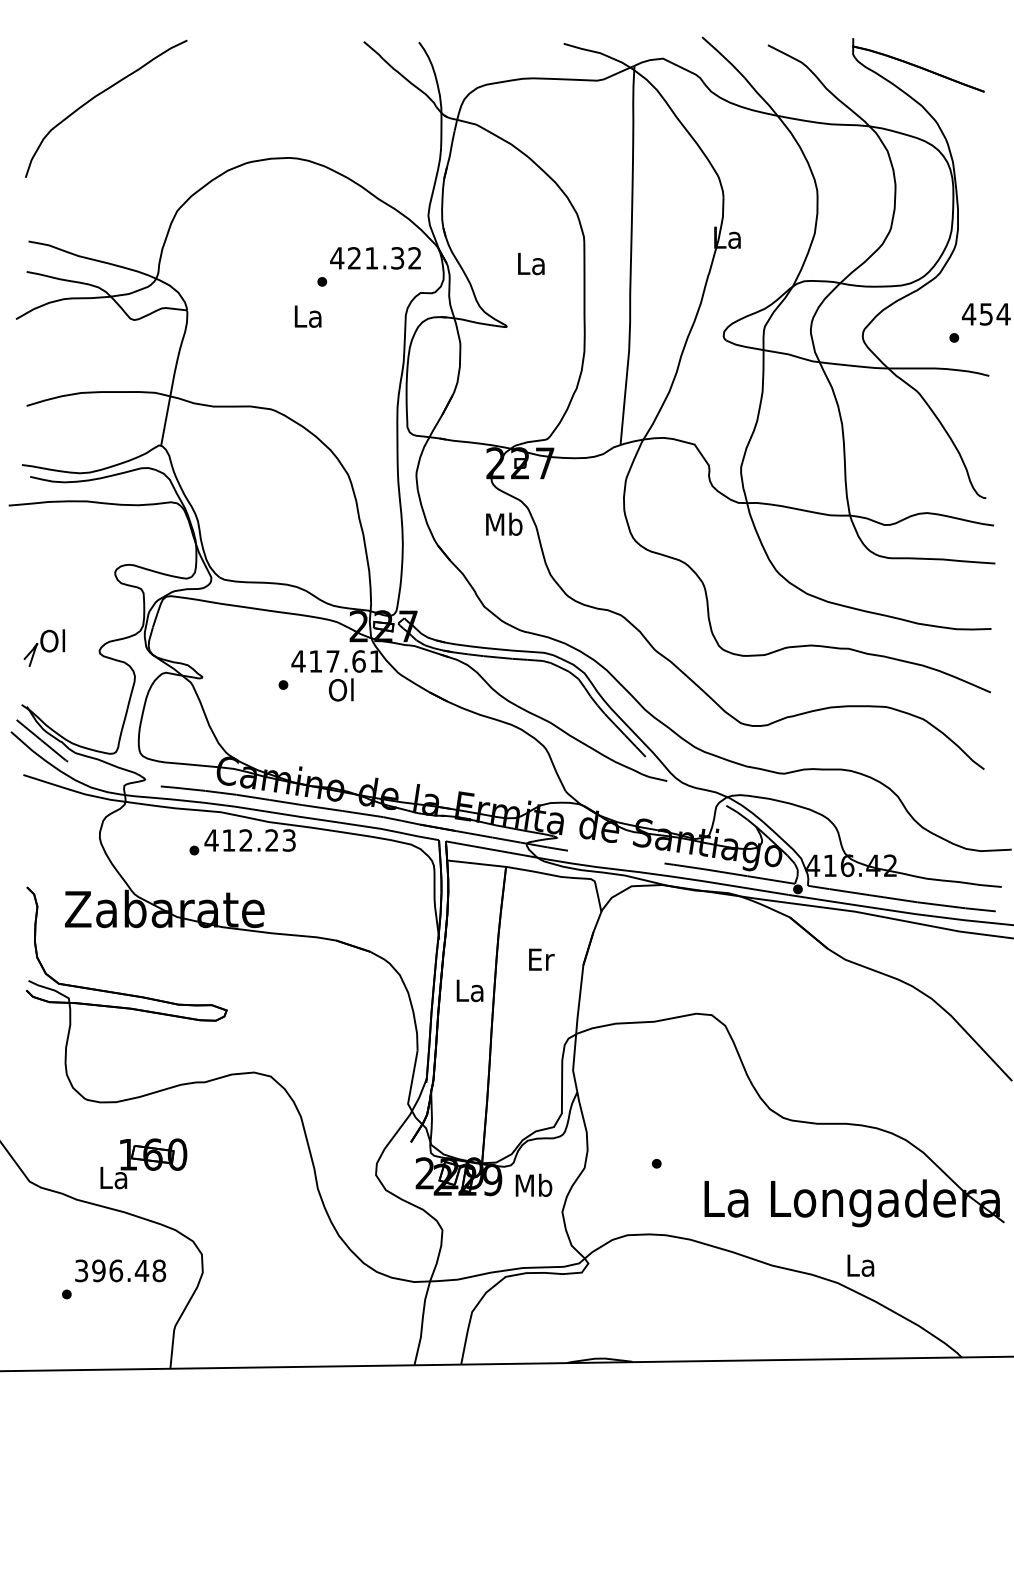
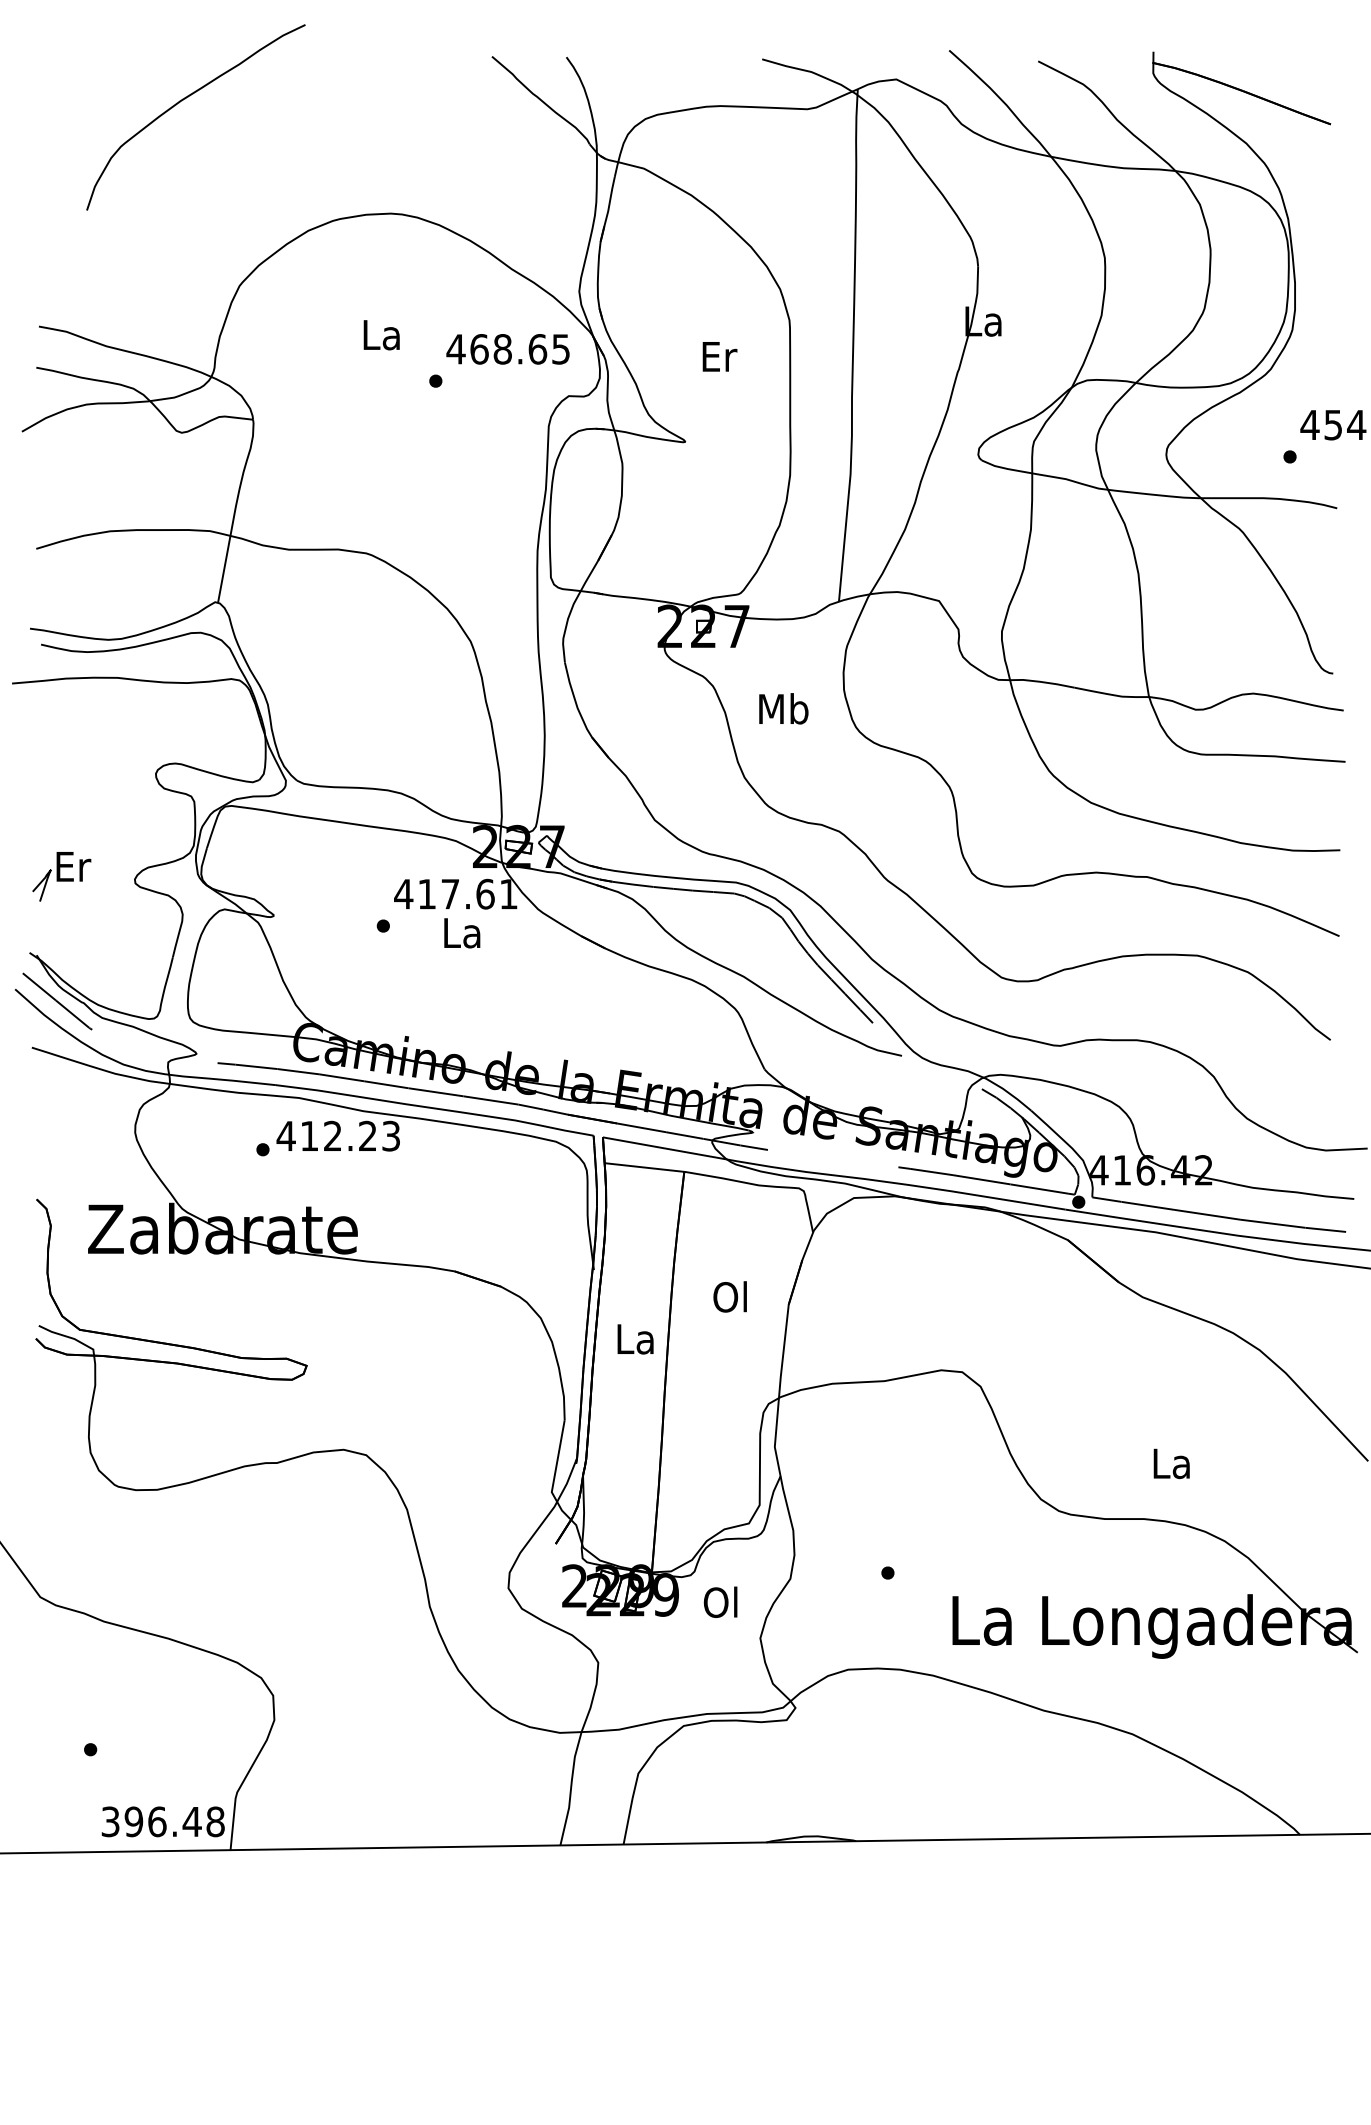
curve: (98, 95) -> (185, 99), moved
text: (384, 258) -> (519, 349), 421.32 -> 468.65
text: (531, 264) -> (718, 357), La -> Er
text: (307, 316) -> (381, 335), moved
text: (504, 524) -> (783, 708), moved
text: (53, 640) -> (72, 866), Ol -> Er
text: (342, 689) -> (462, 932), Ol -> La
text: (541, 959) -> (731, 1296), Er -> Ol
part: (143, 1163) -> (194, 1572), removed
text: (533, 1185) -> (721, 1602), Mb -> Ol
text: (860, 1265) -> (1171, 1463), moved
text: (120, 1270) -> (162, 1821), moved

